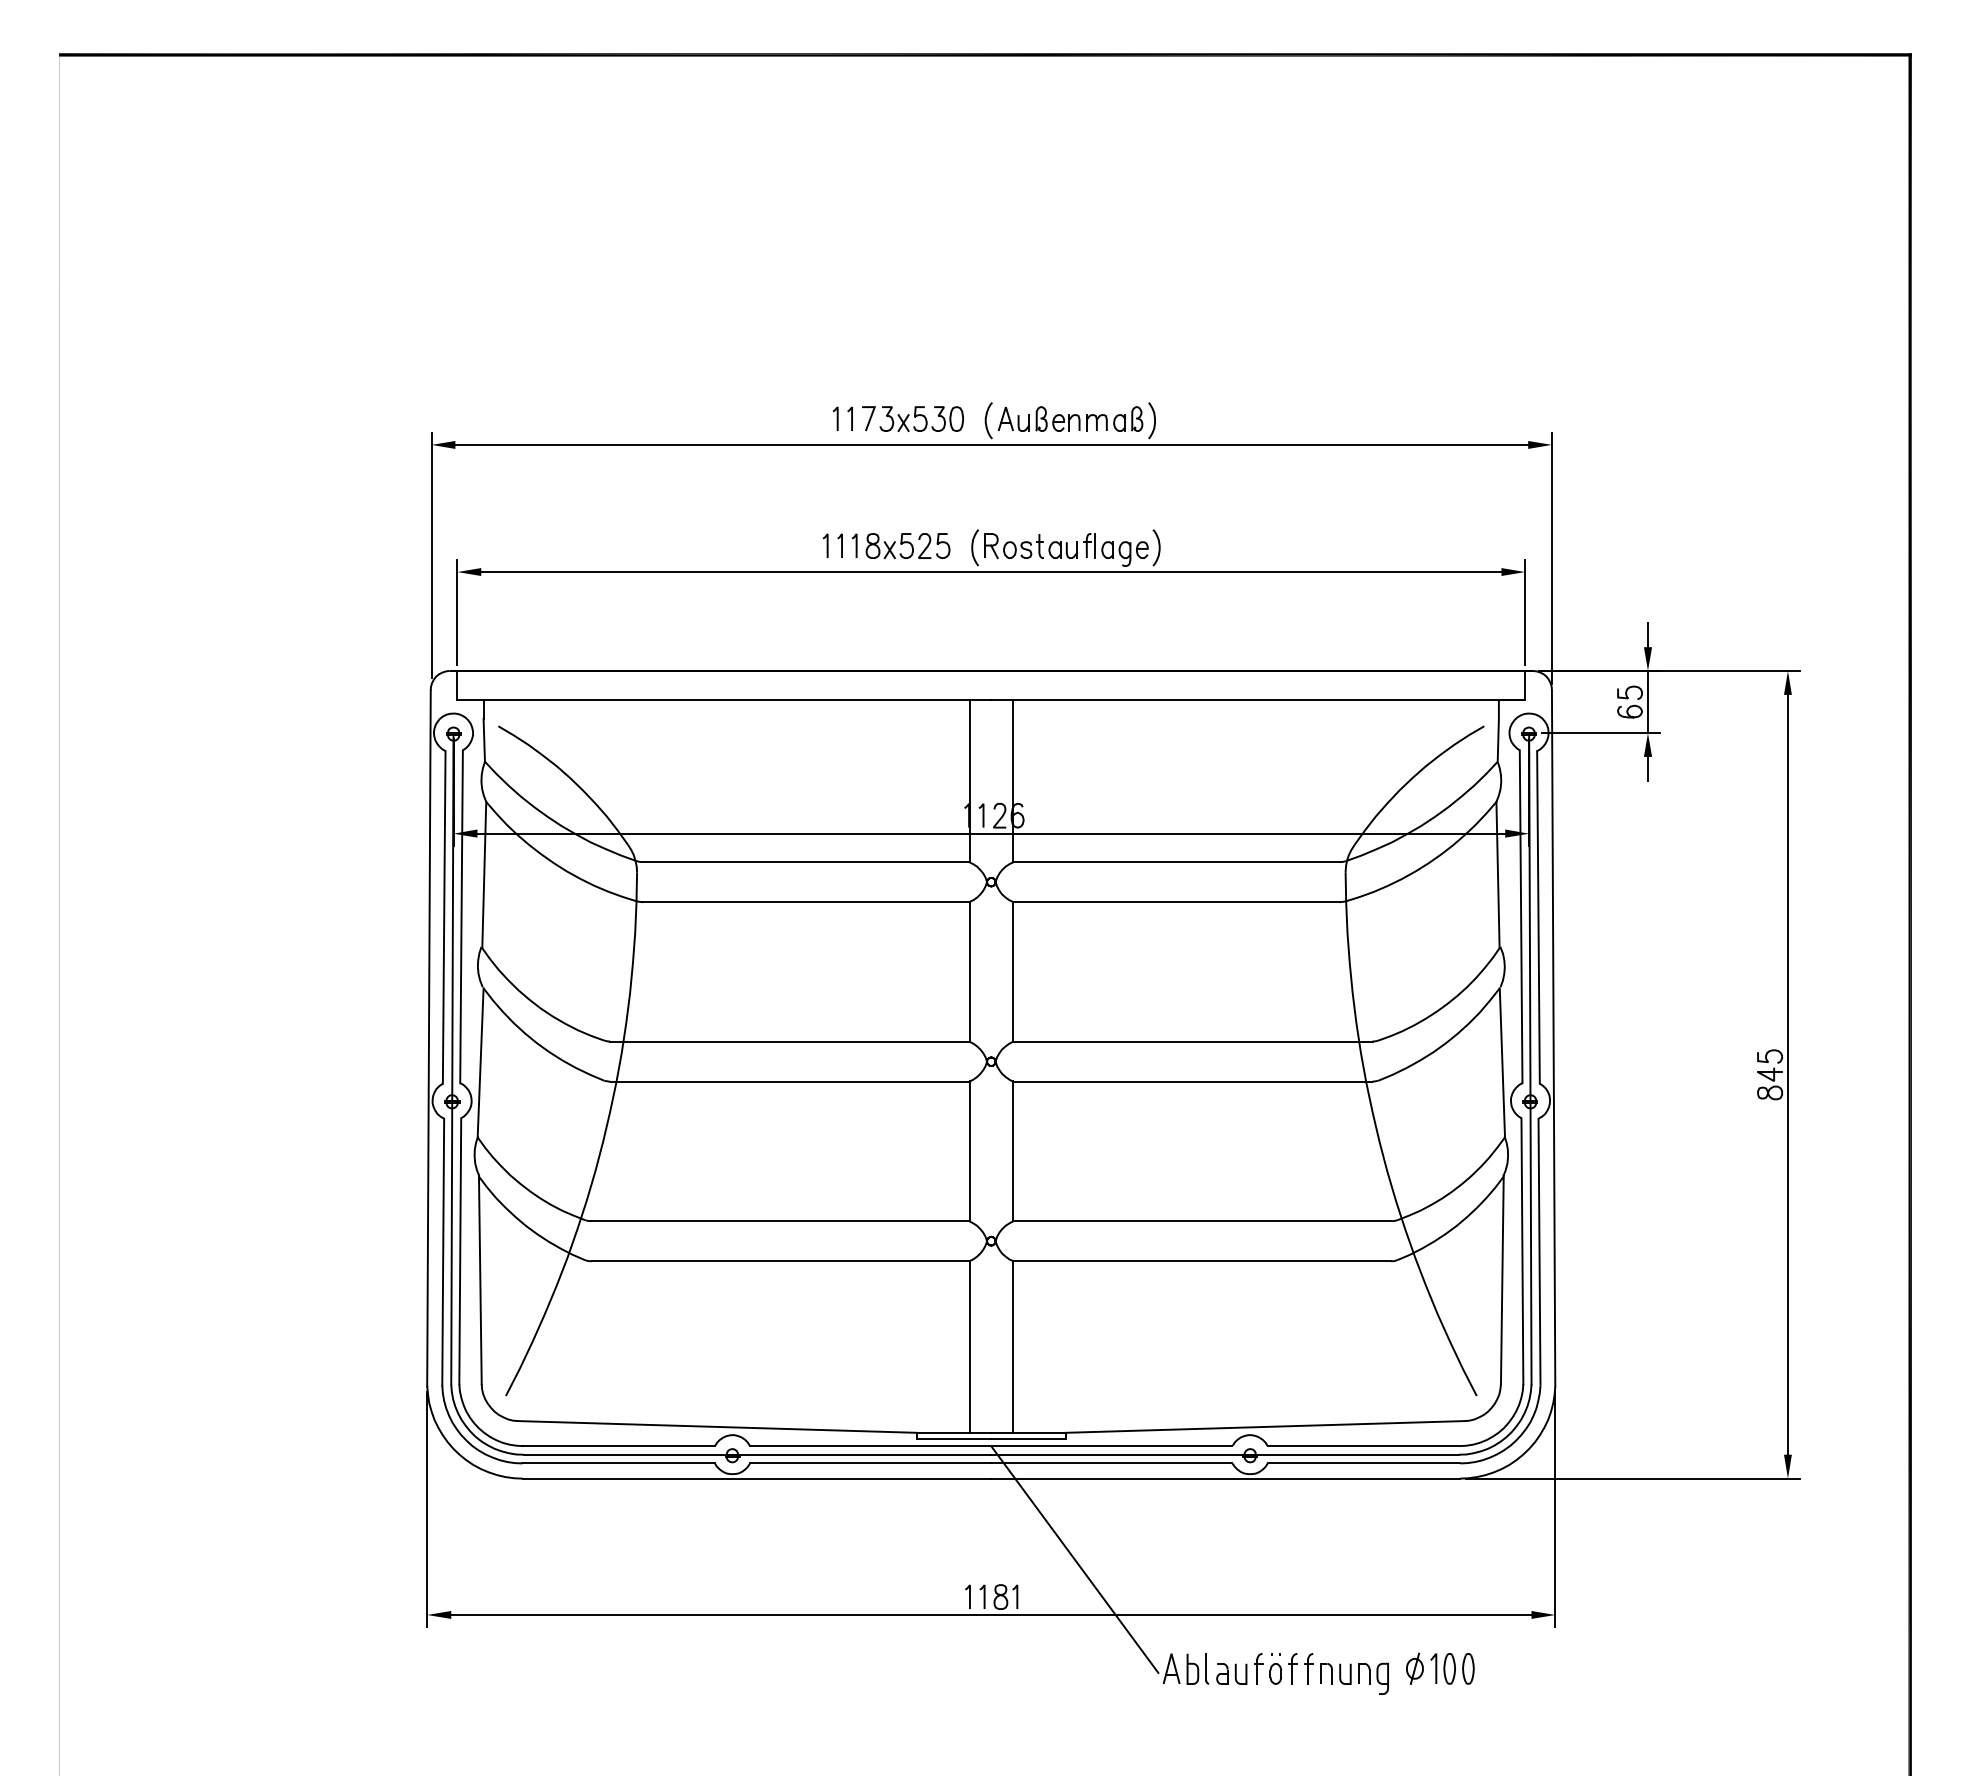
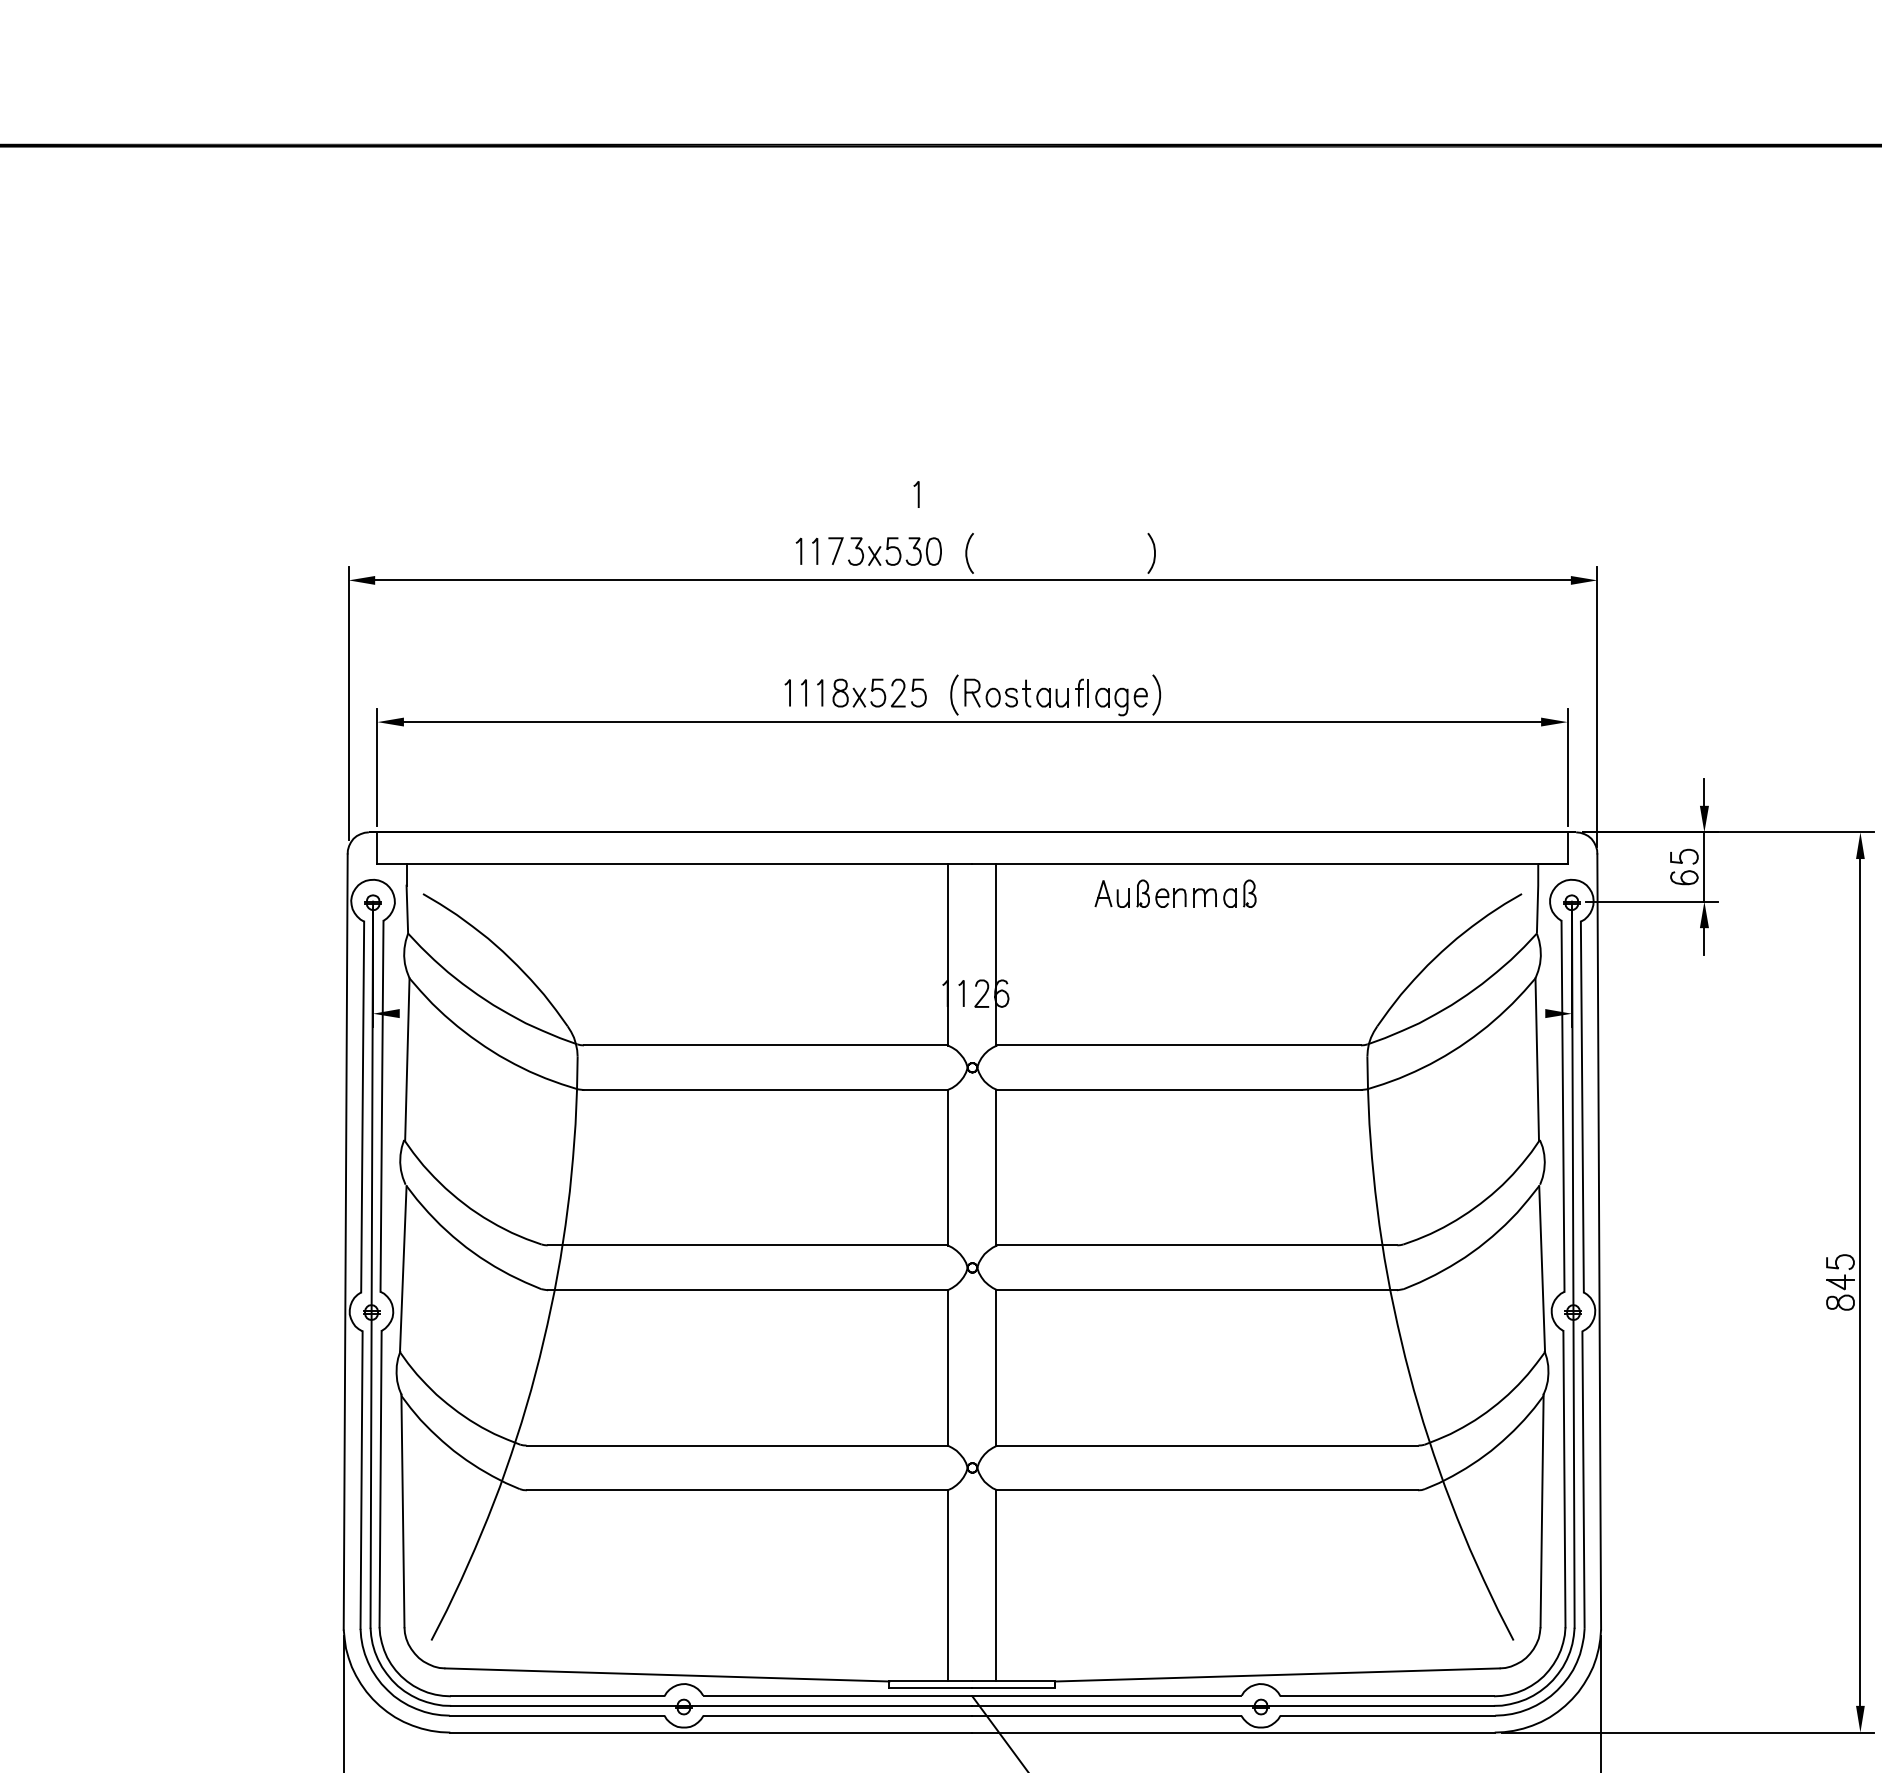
line: (942, 367) -> (918, 494), added
part: (1070, 418) -> (1175, 893), moved
line: (991, 833) -> (972, 1013), removed

